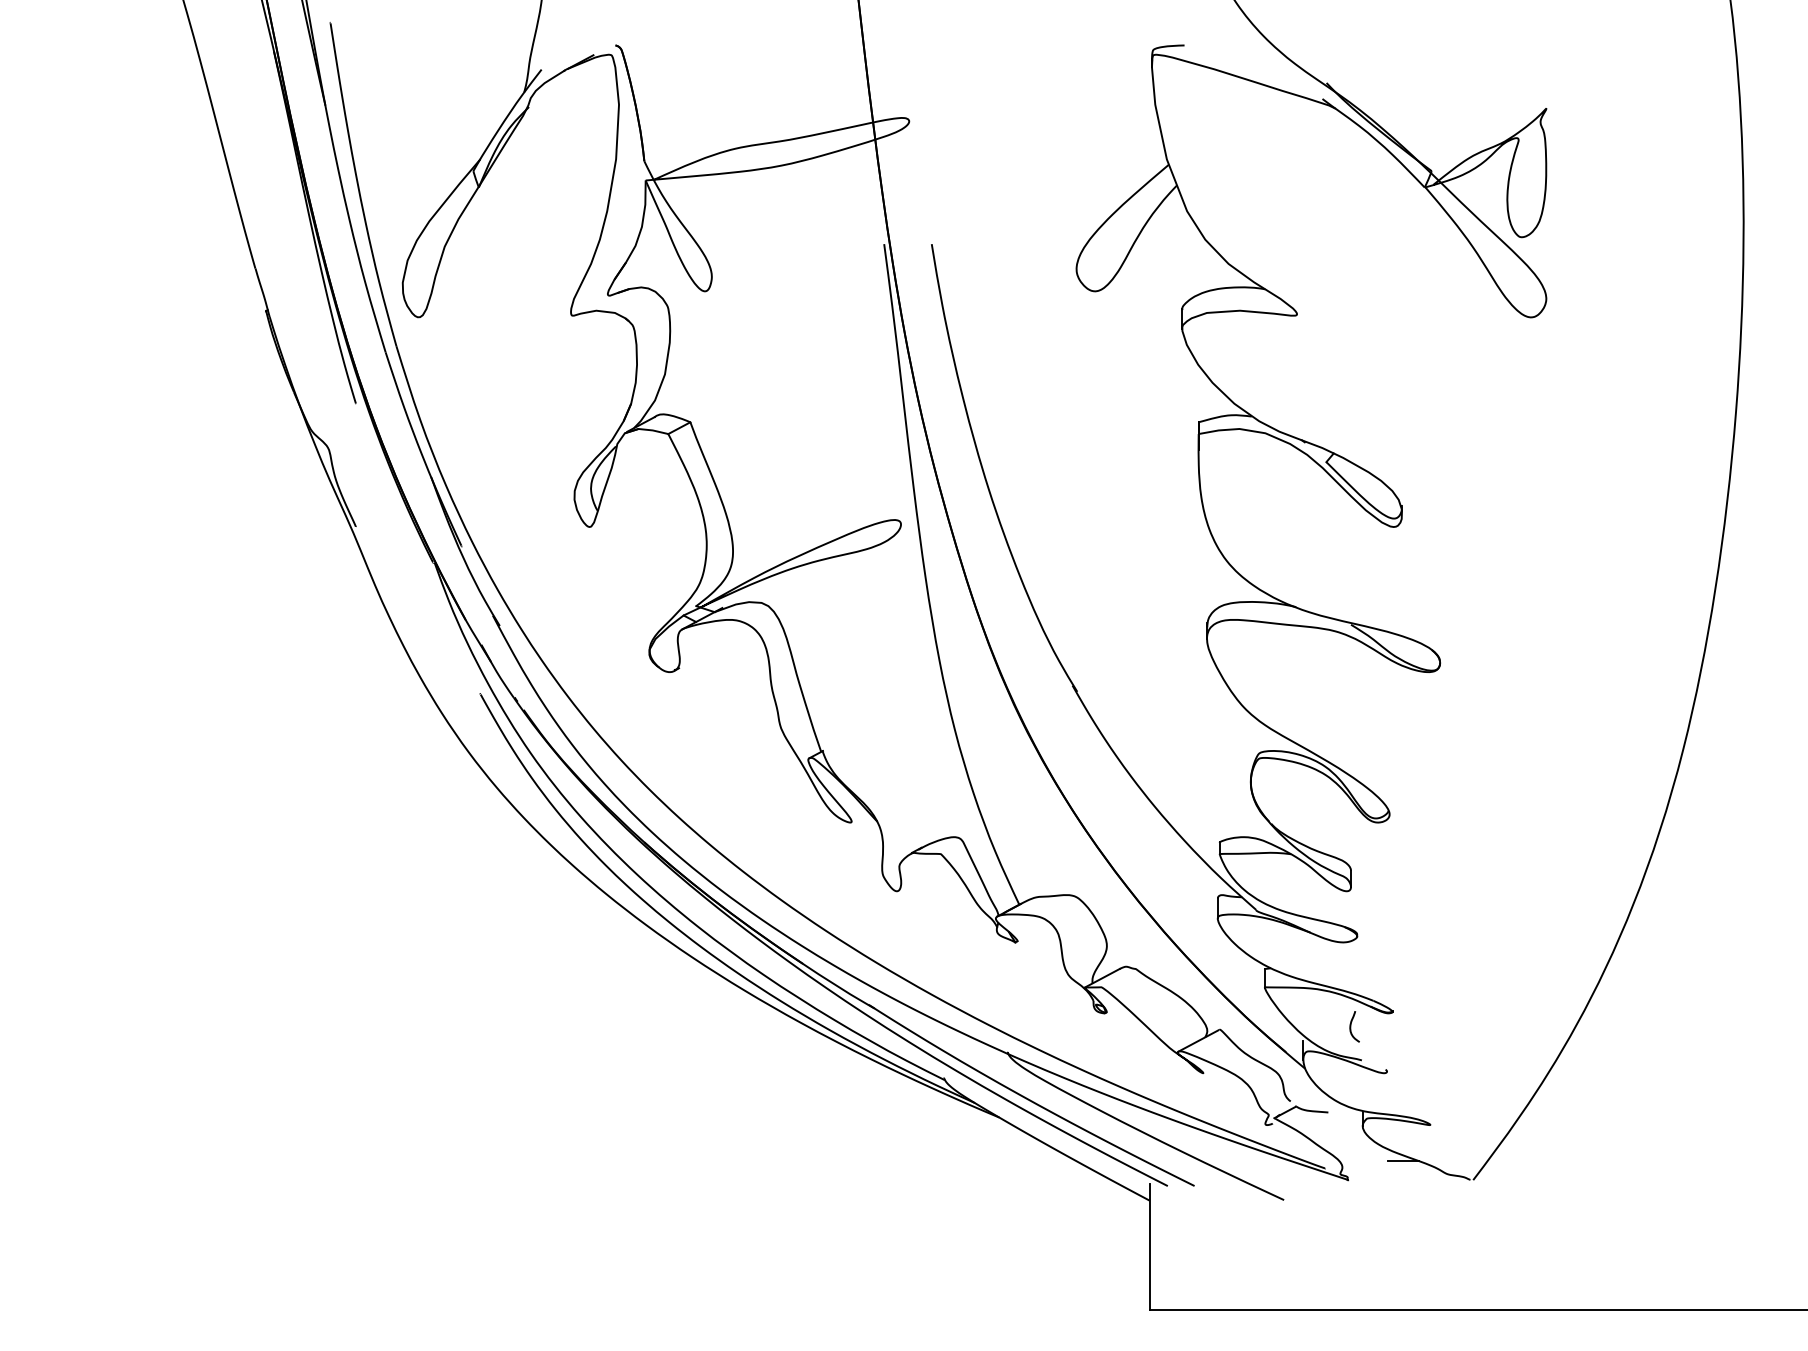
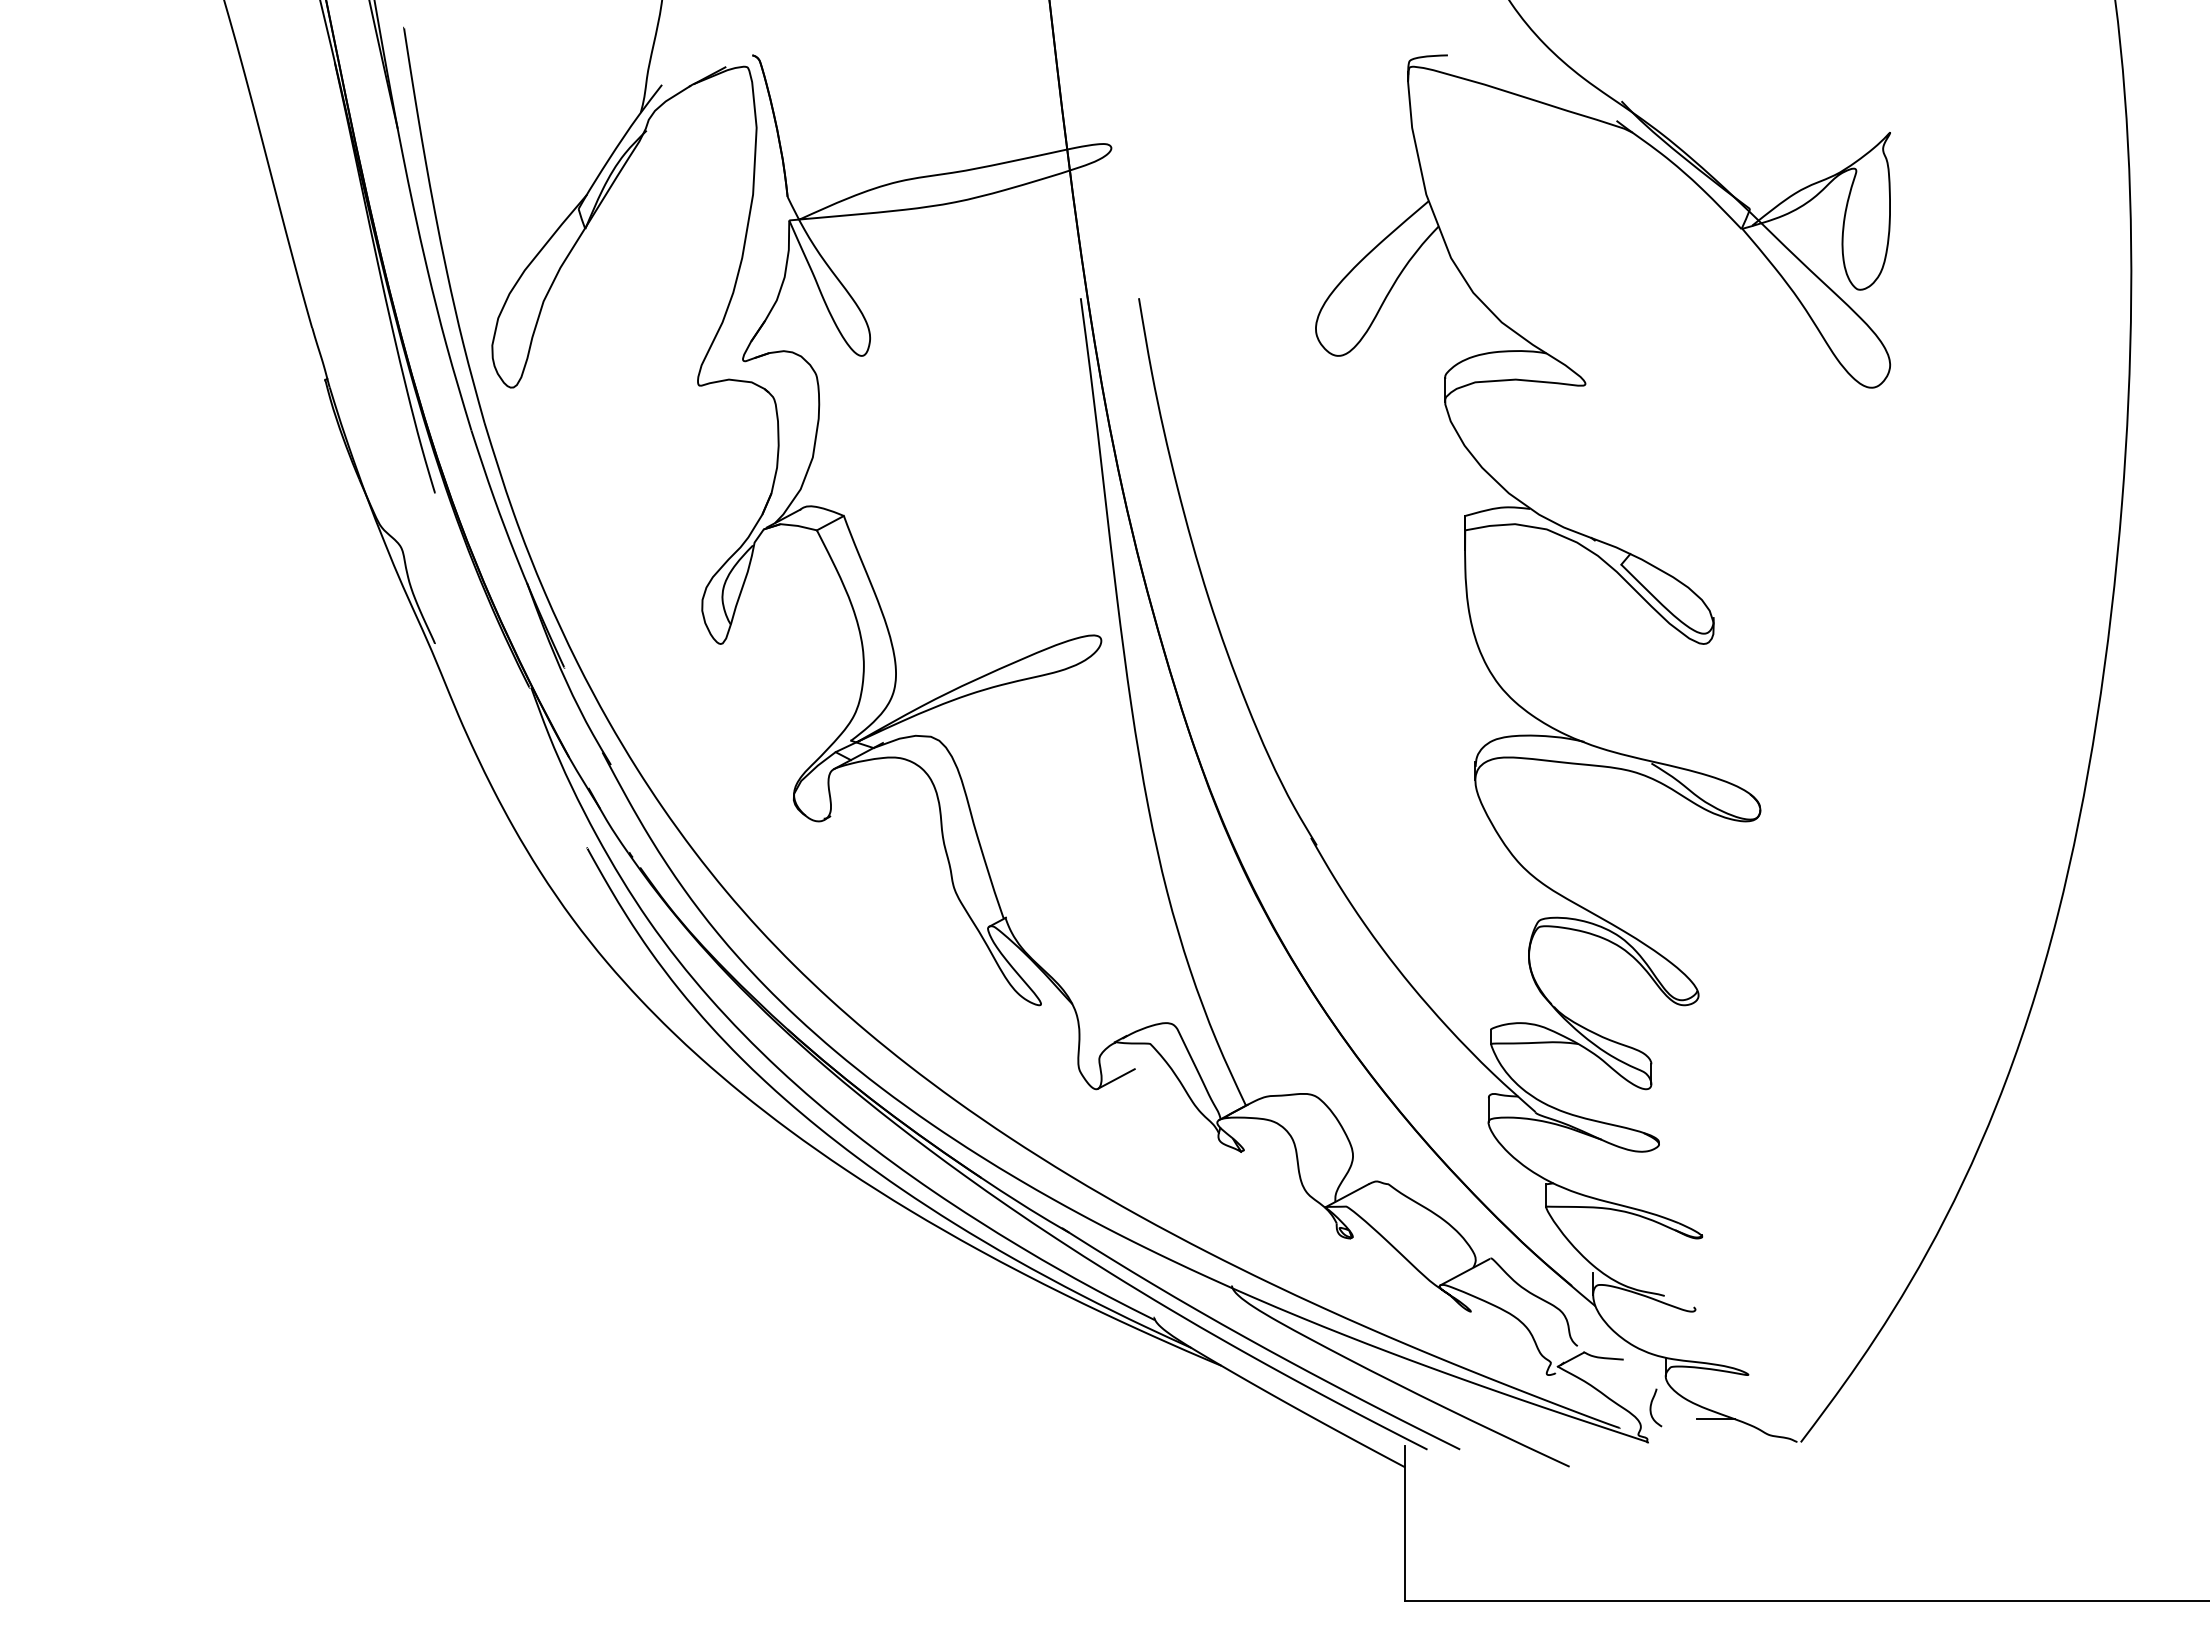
line: (912, 882) -> (1115, 1078), added
curve: (1351, 1026) -> (1651, 1407), moved

